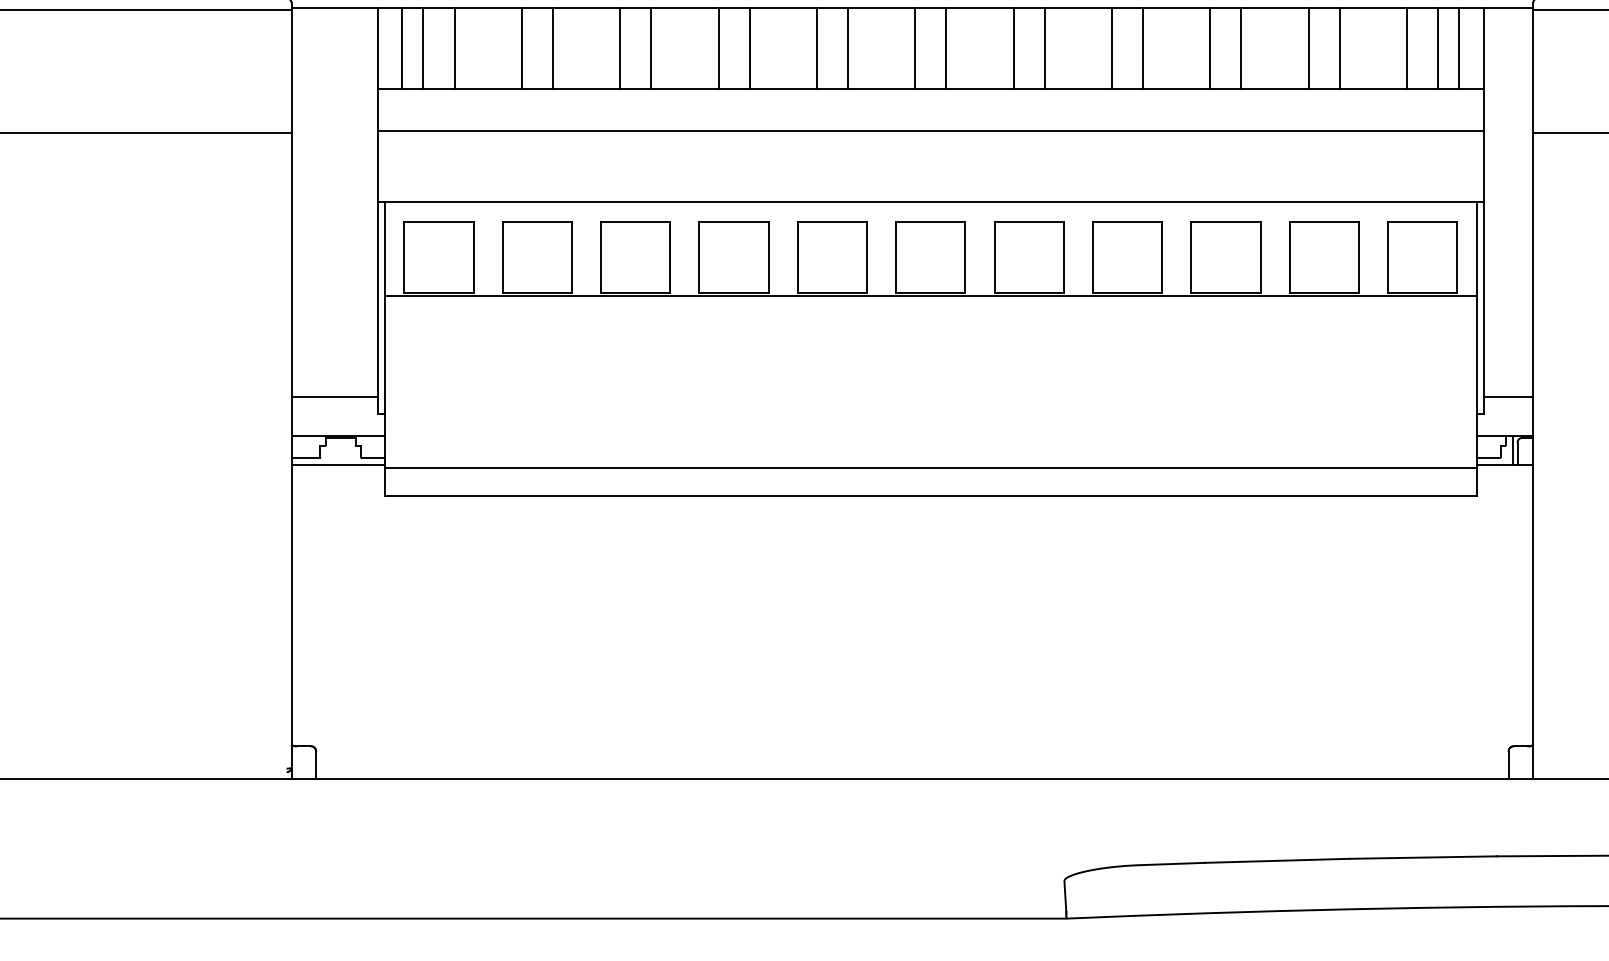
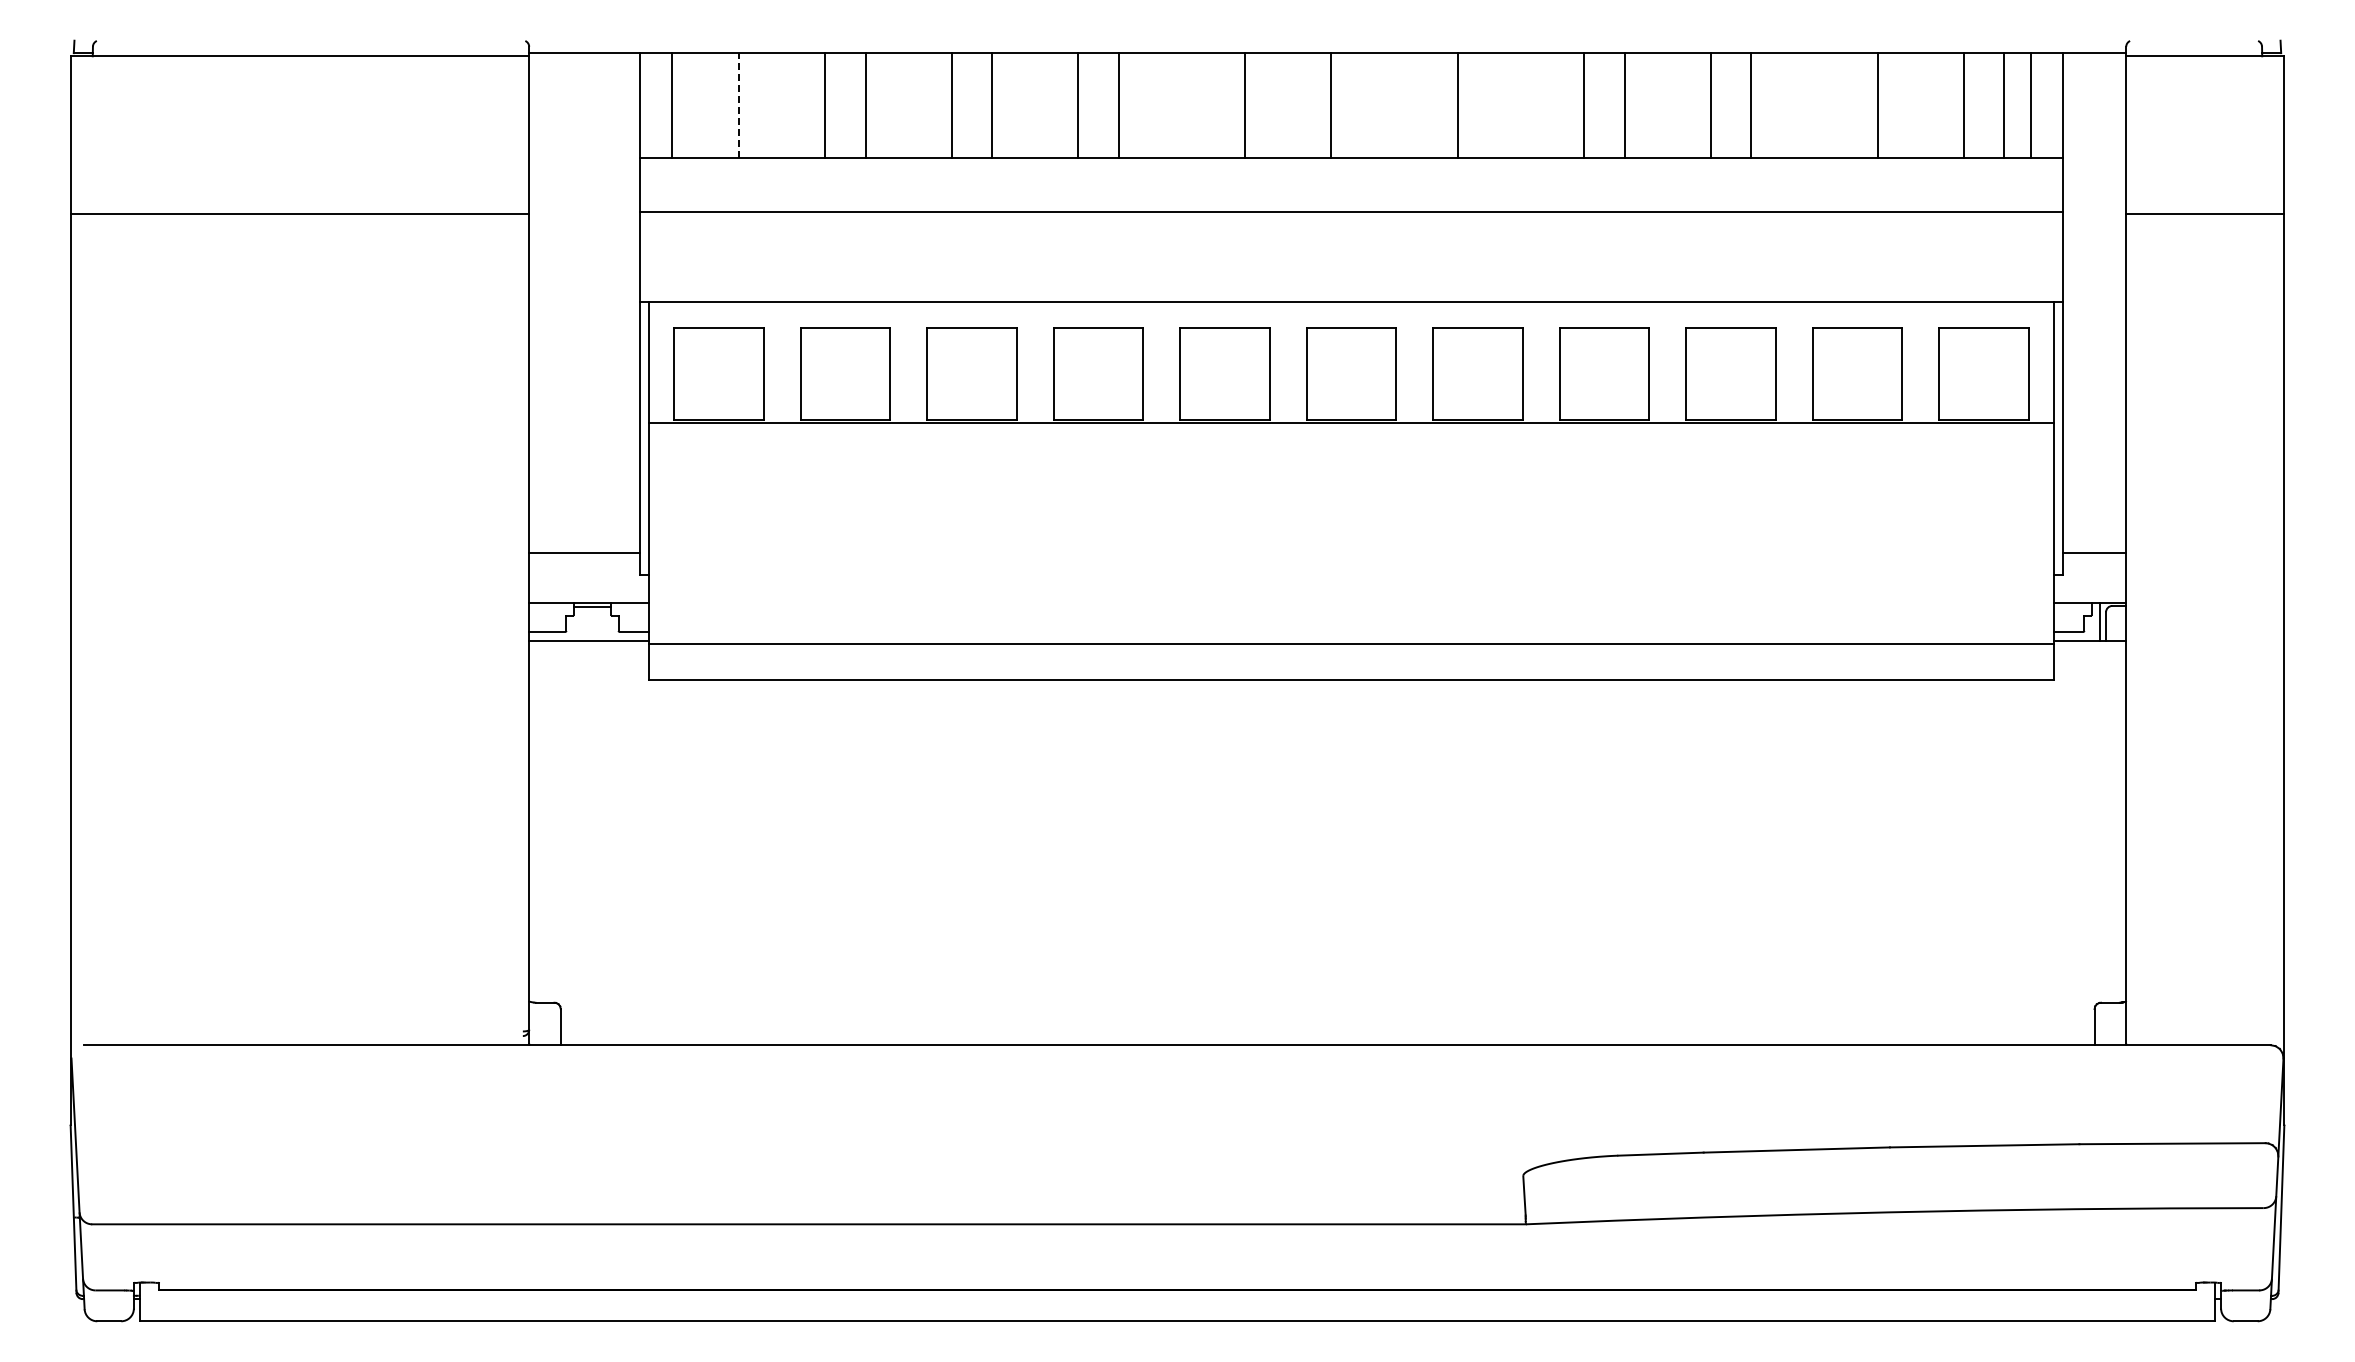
line: (455, 47) -> (739, 104), solid -> dashed
line: (423, 48) -> (698, 105), removed
line: (816, 48) -> (1204, 105), removed
line: (946, 48) -> (1371, 105), removed
line: (1045, 48) -> (1498, 105), removed
line: (1308, 48) -> (1837, 105), removed

